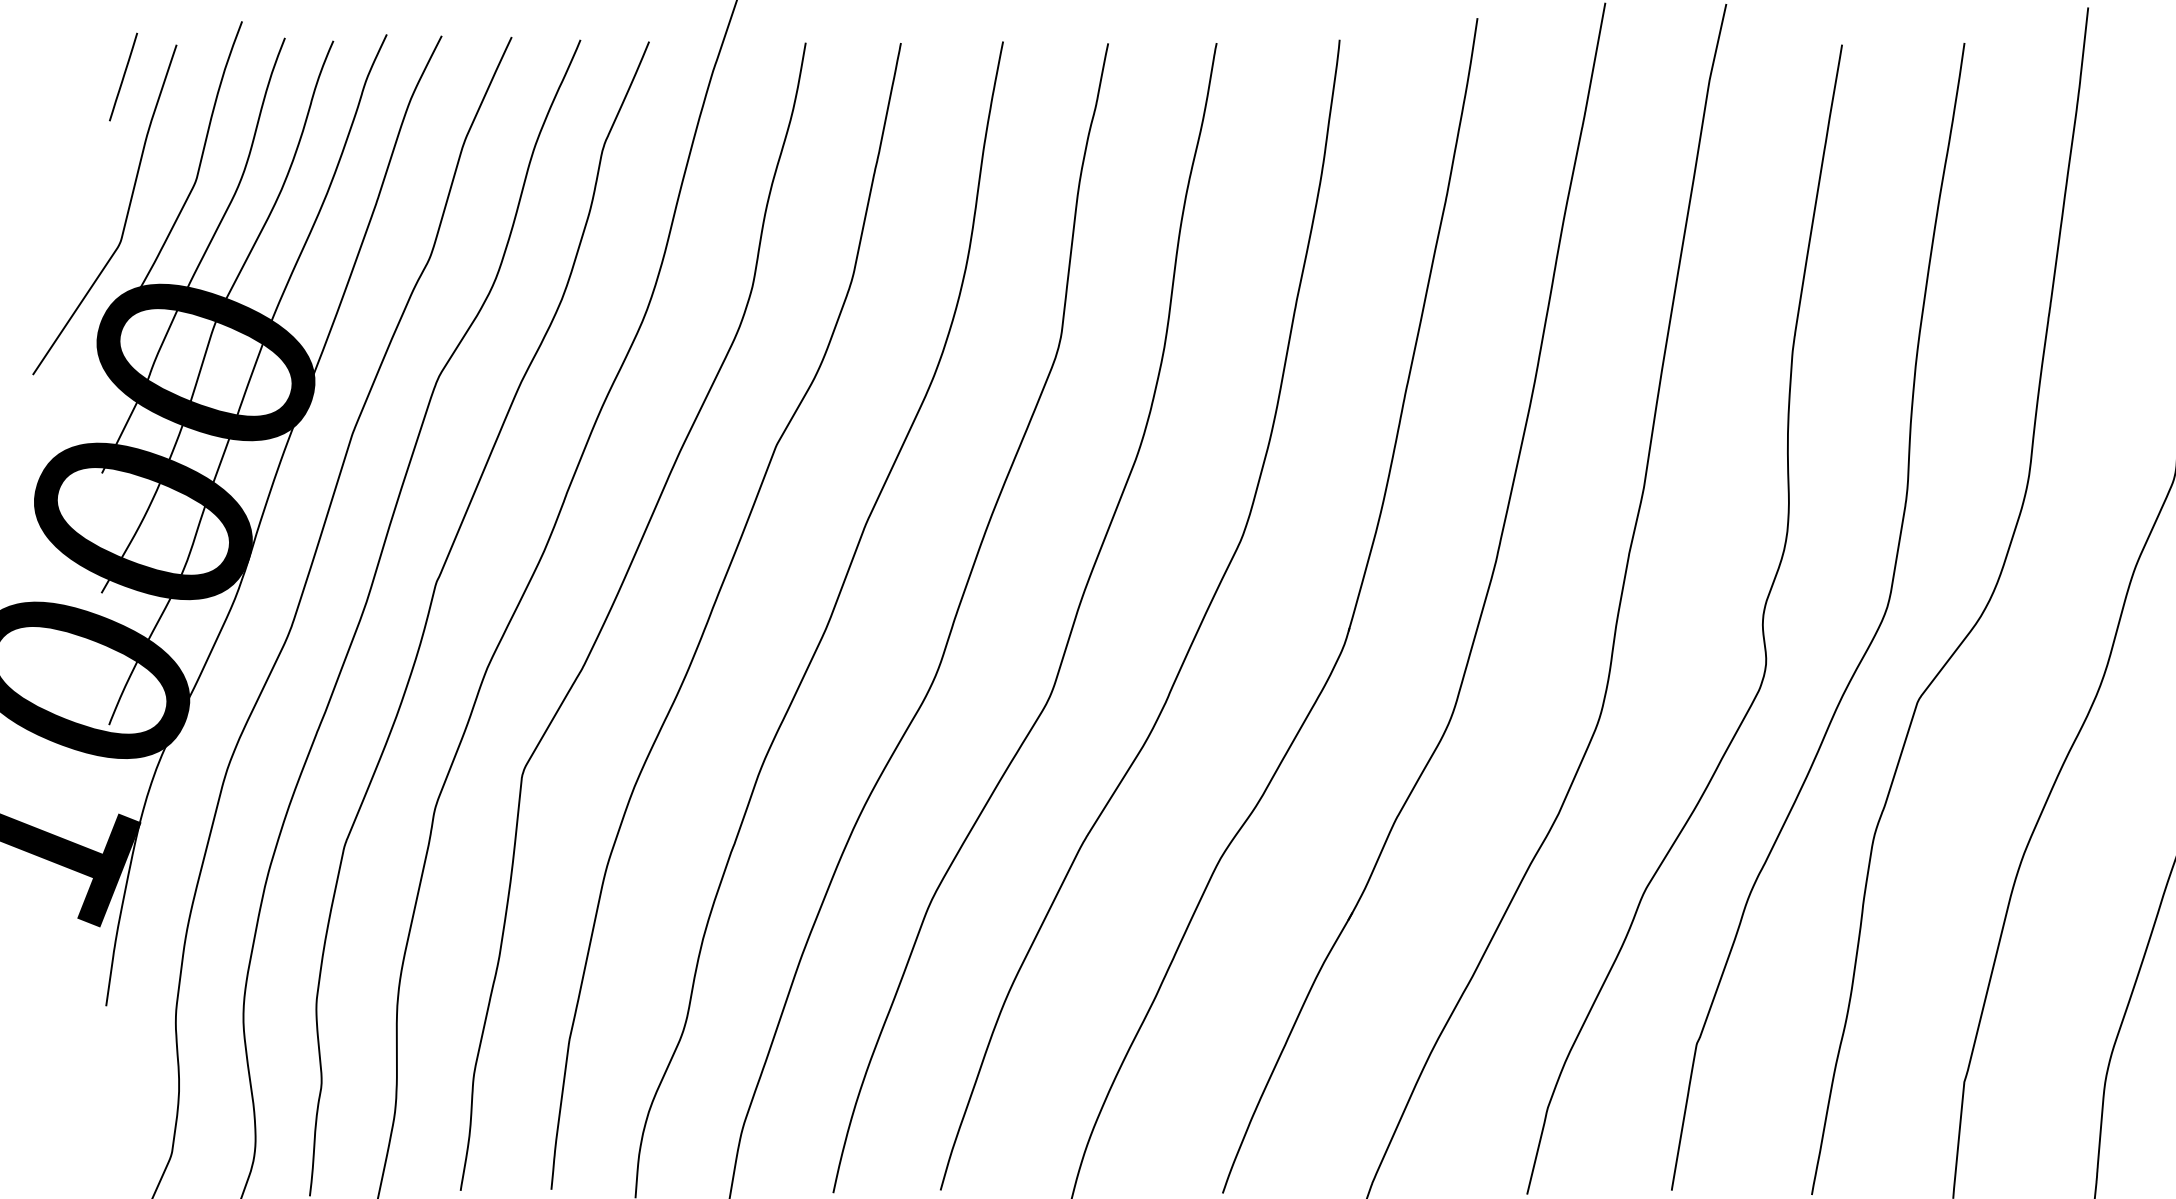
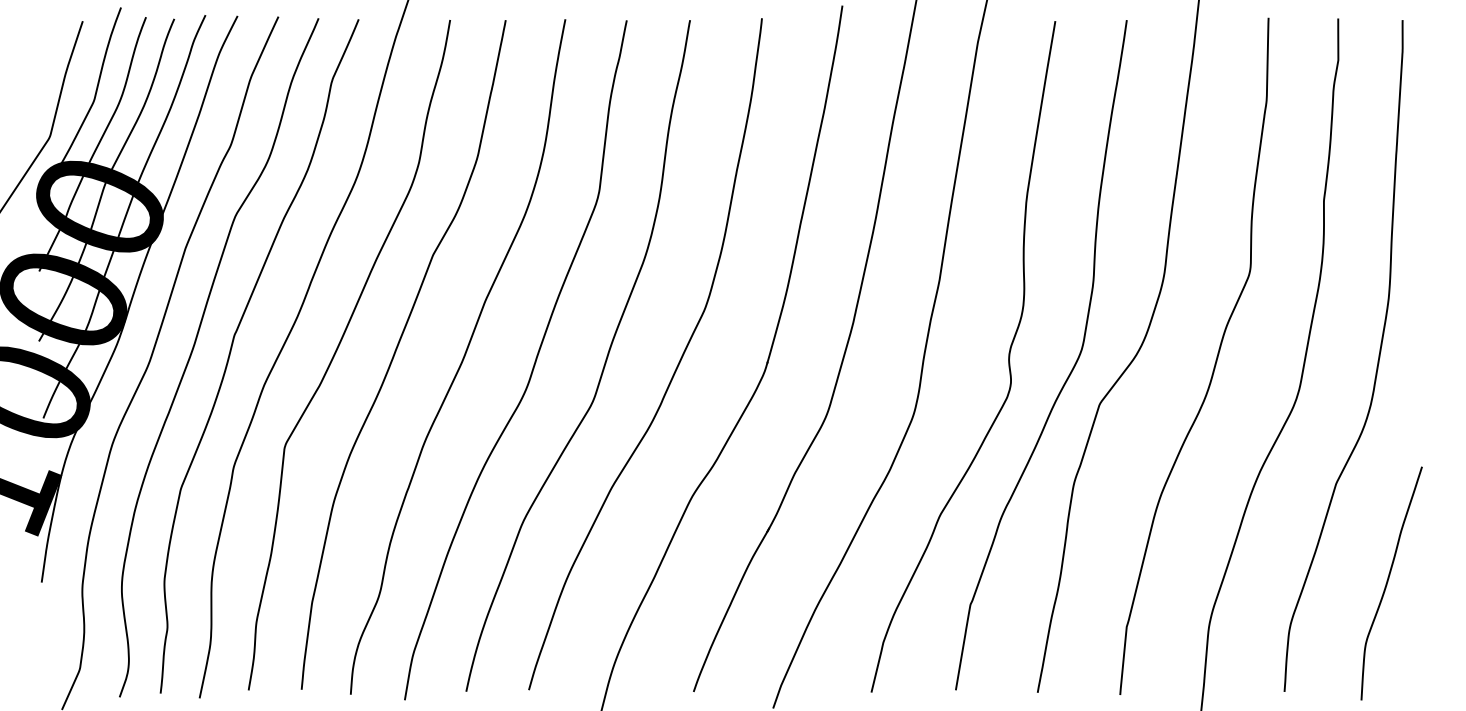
line: (122, 76) -> (51, 39), removed

